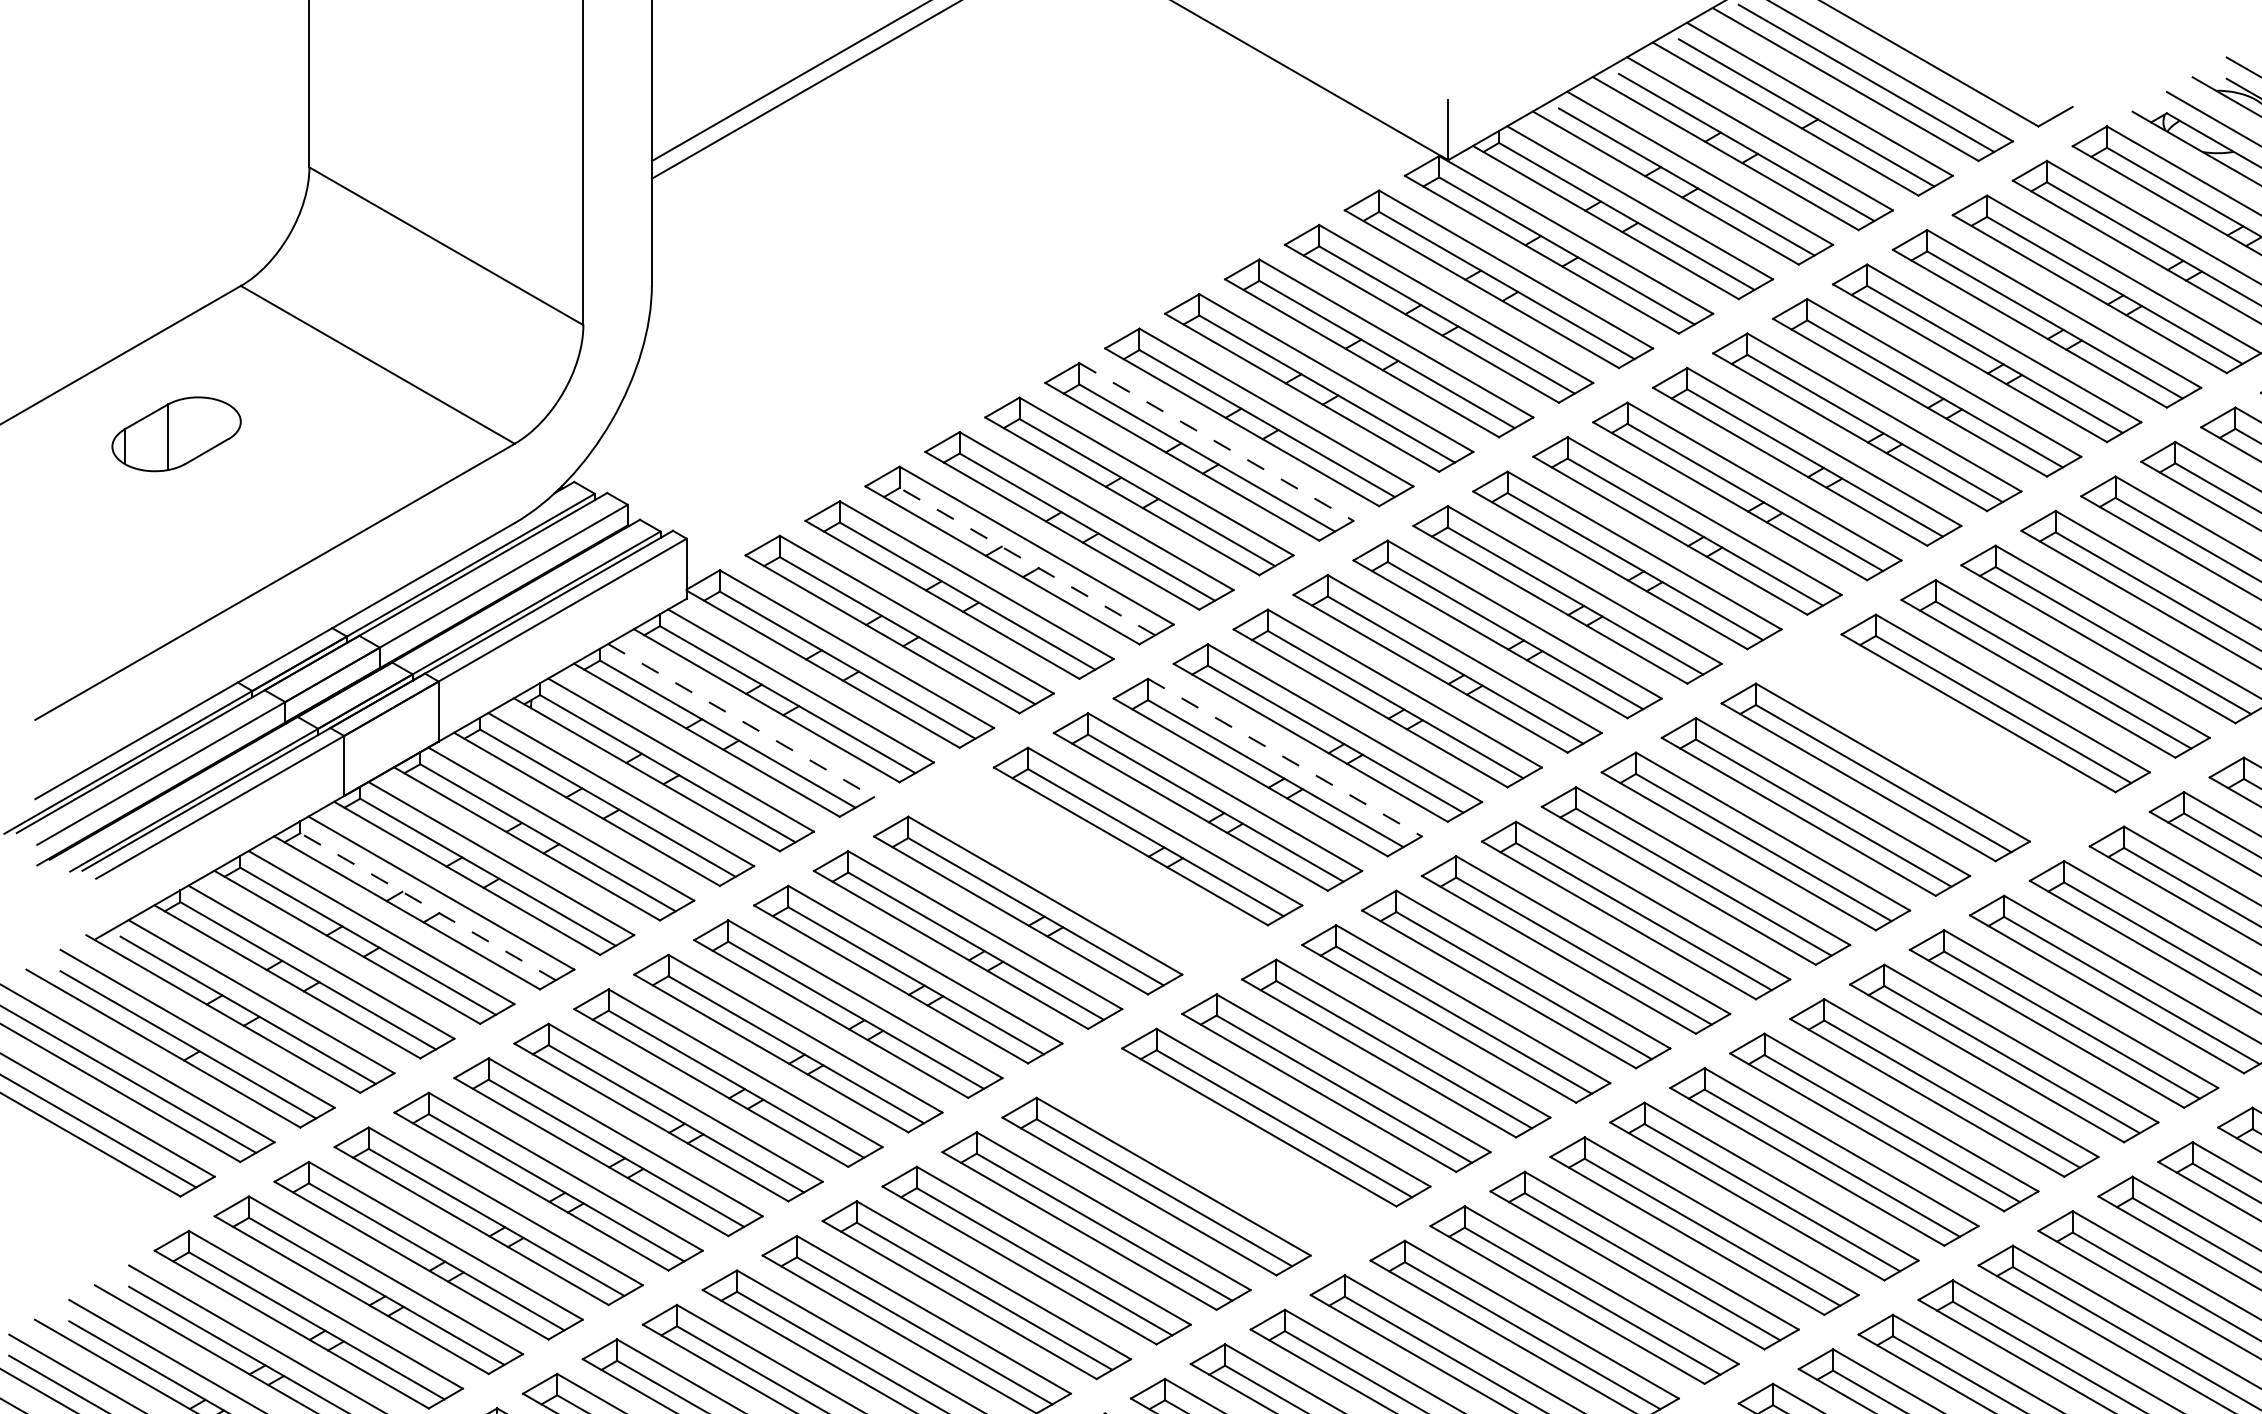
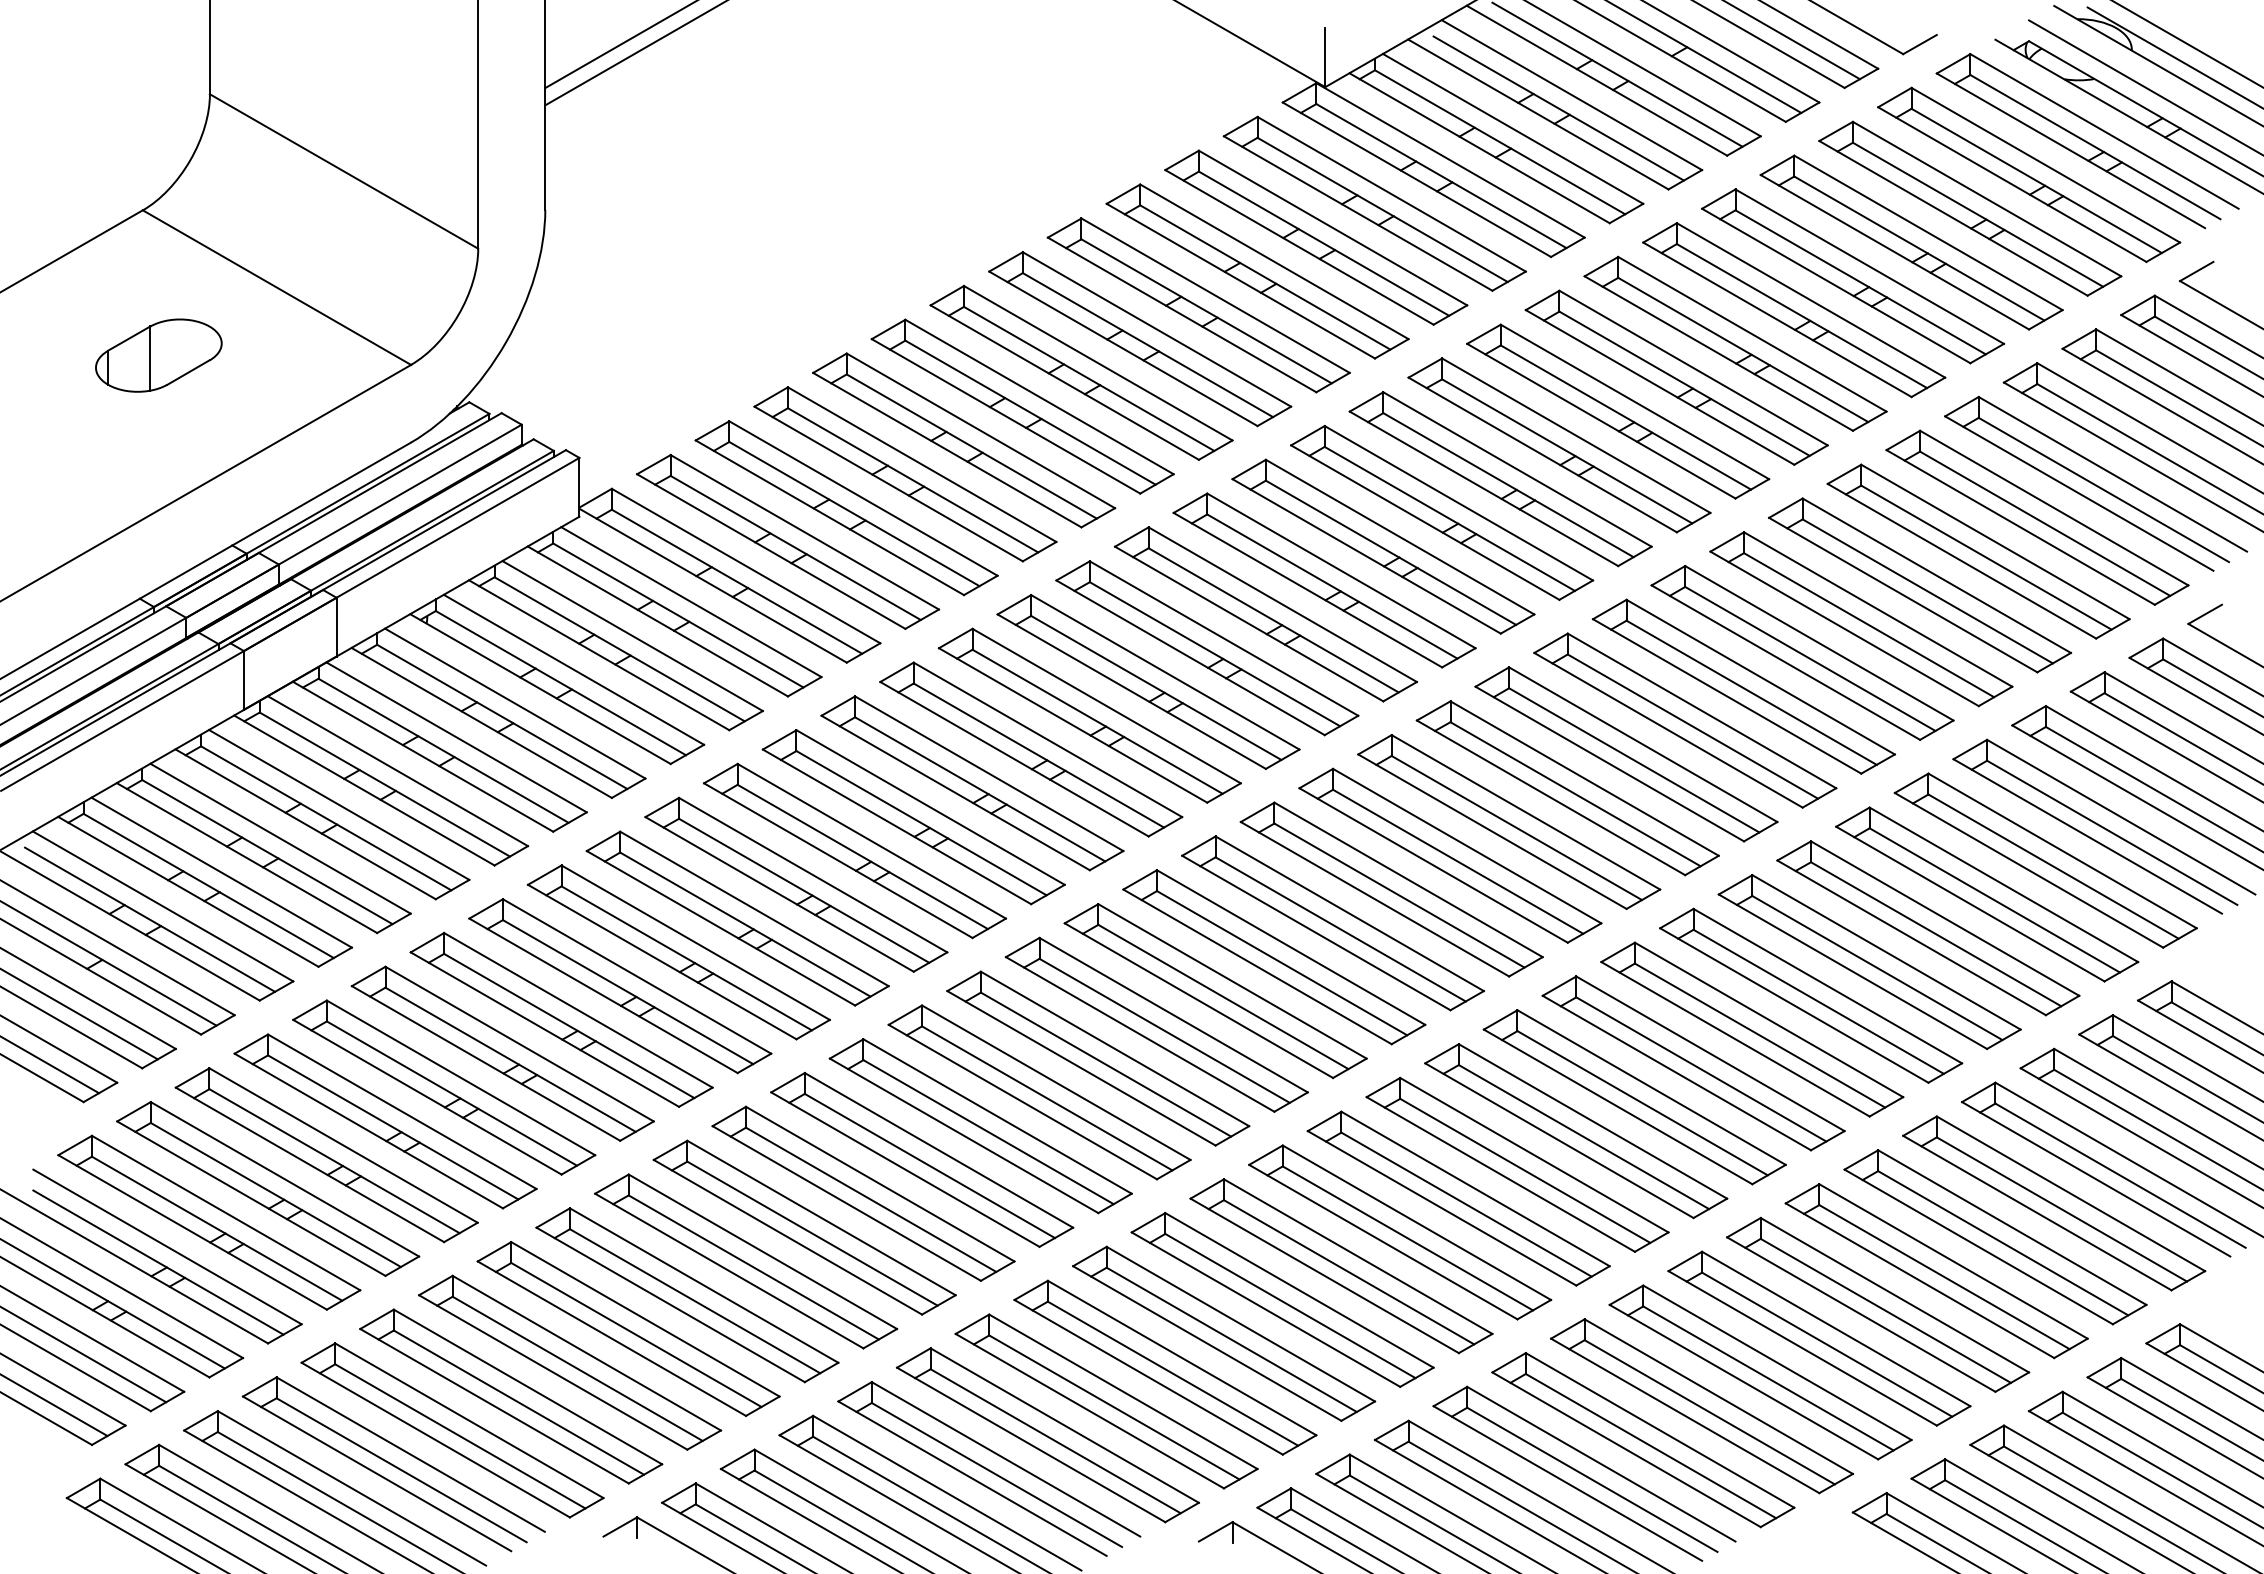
part: (176, 434) -> (158, 355), moved
line: (1216, 442) -> (1098, 363), dashed -> solid
line: (1026, 561) -> (912, 480), dashed -> solid
line: (741, 721) -> (633, 636), dashed -> solid
part: (1935, 737) -> (1802, 652), added
line: (1285, 757) -> (1165, 672), dashed -> solid
part: (1088, 871) -> (972, 783), added
line: (427, 906) -> (325, 818), dashed -> solid
part: (1216, 1152) -> (1098, 1058), added

